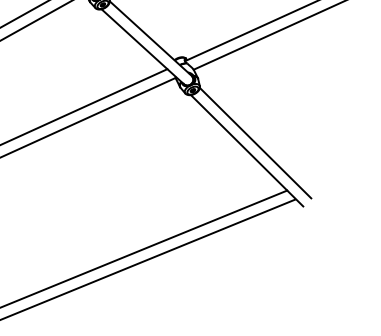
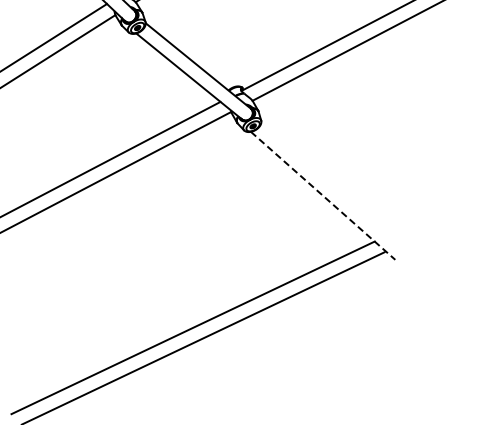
line: (255, 142) -> (332, 185), removed
line: (247, 151) -> (323, 196), solid -> dashed

